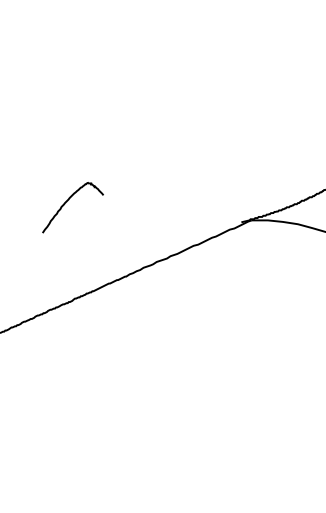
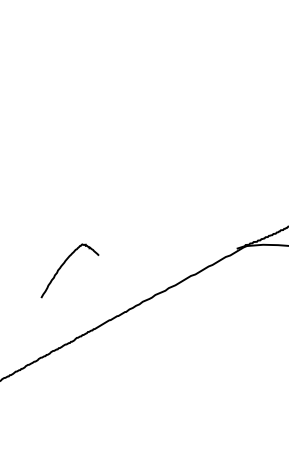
part: (65, 204) -> (61, 267), moved

